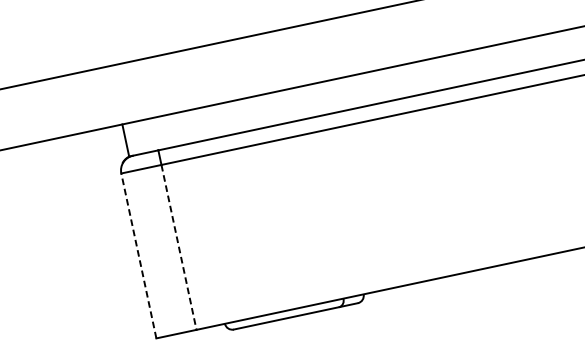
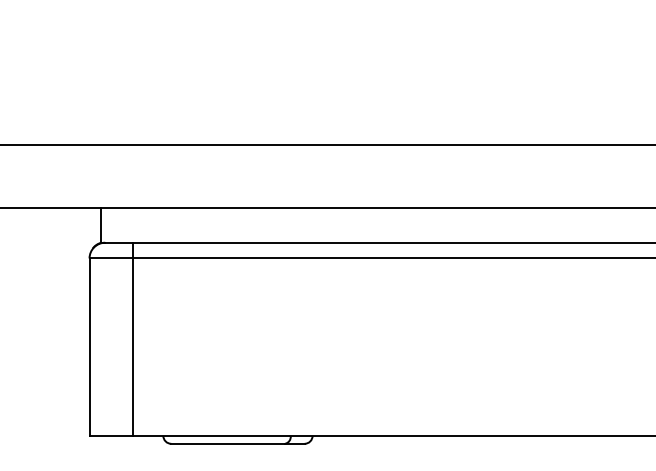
line: (178, 247) -> (132, 347), dashed -> solid
line: (138, 256) -> (89, 347), dashed -> solid

